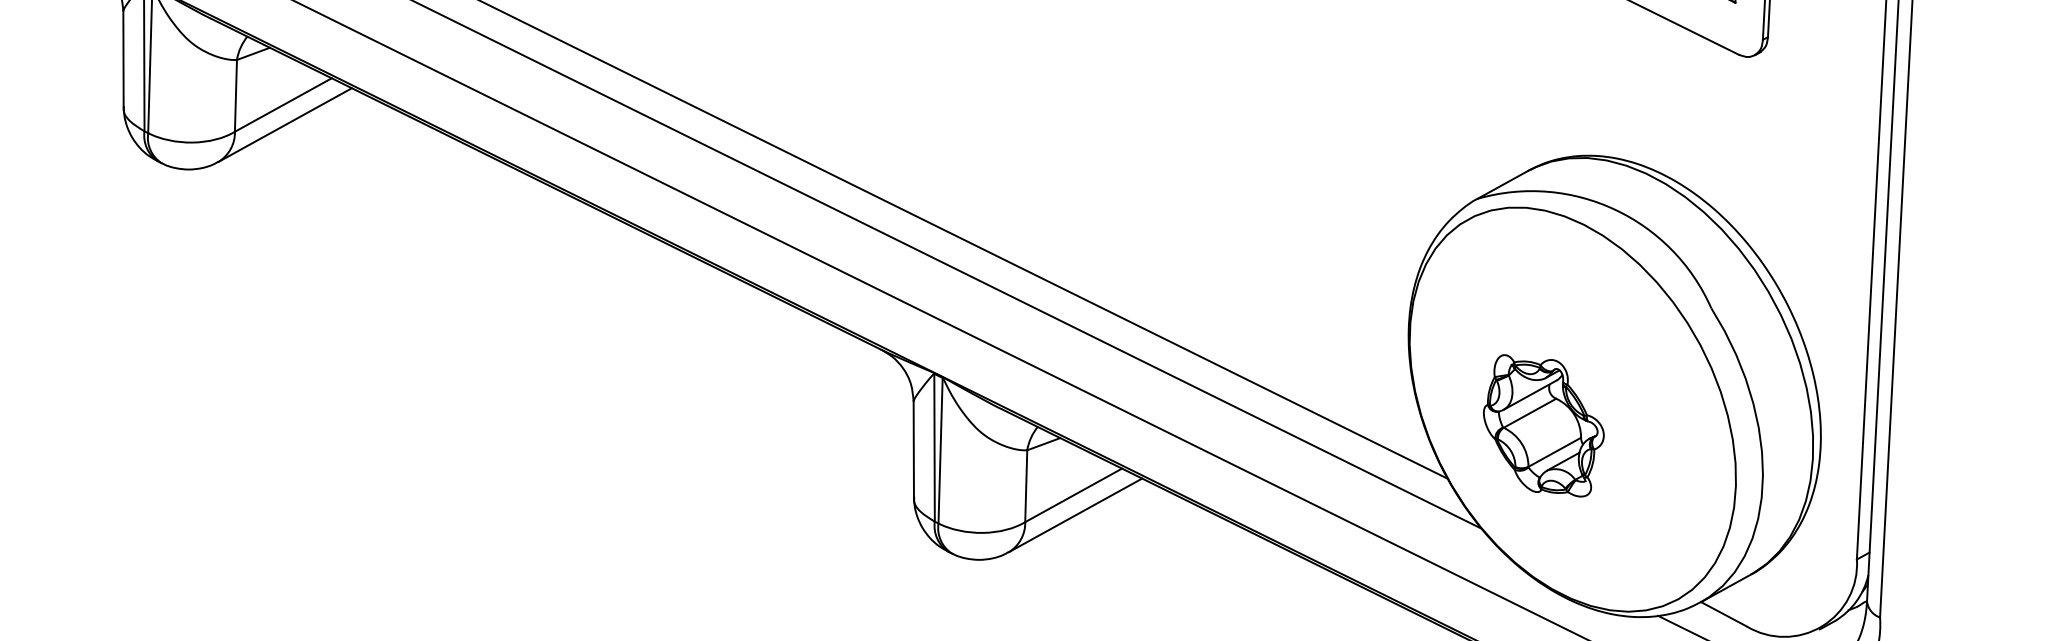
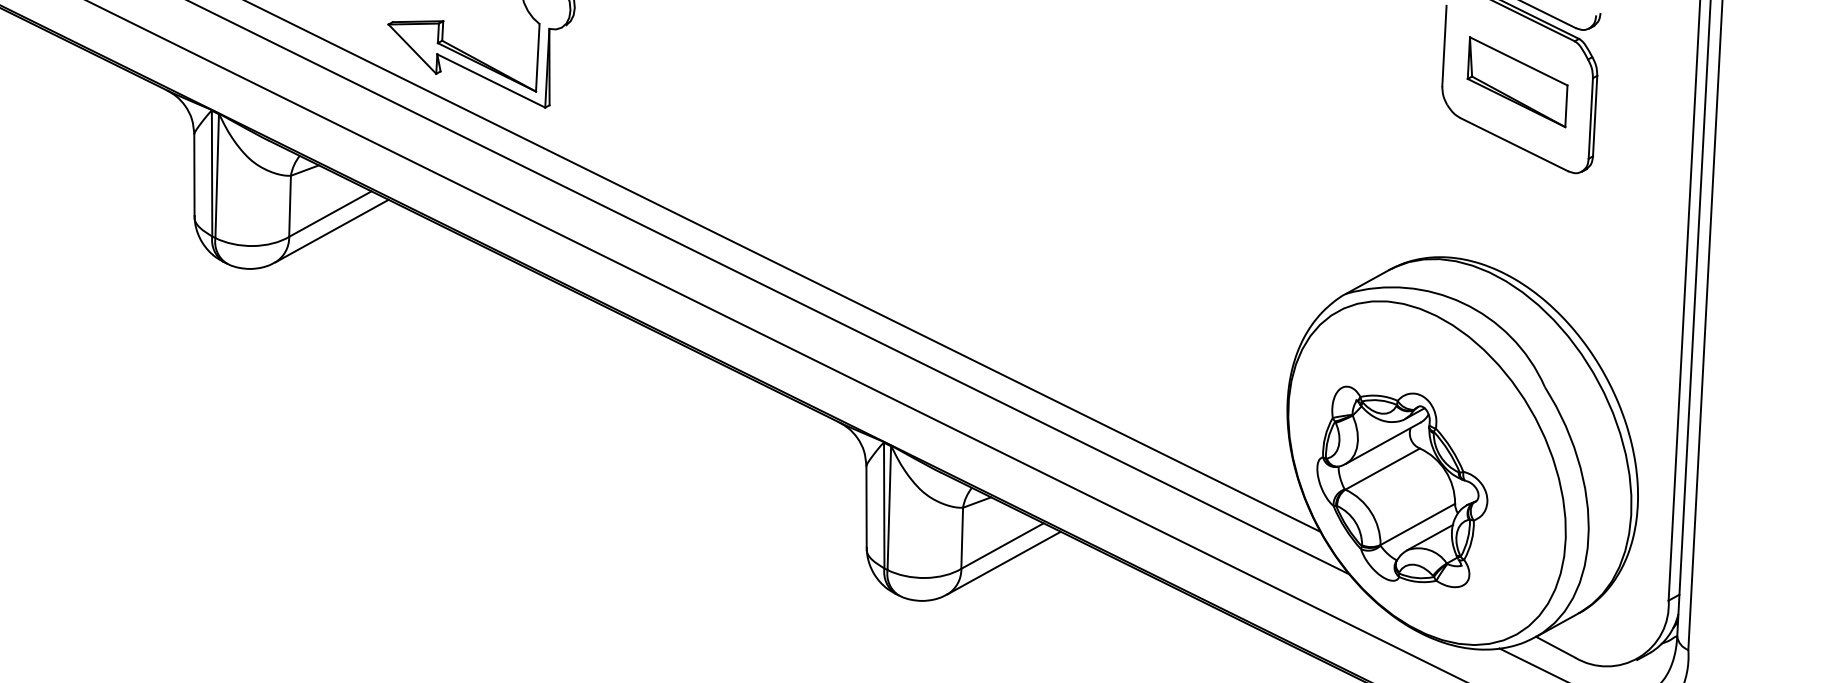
part: (1543, 425) -> (1402, 486), size x1.67

